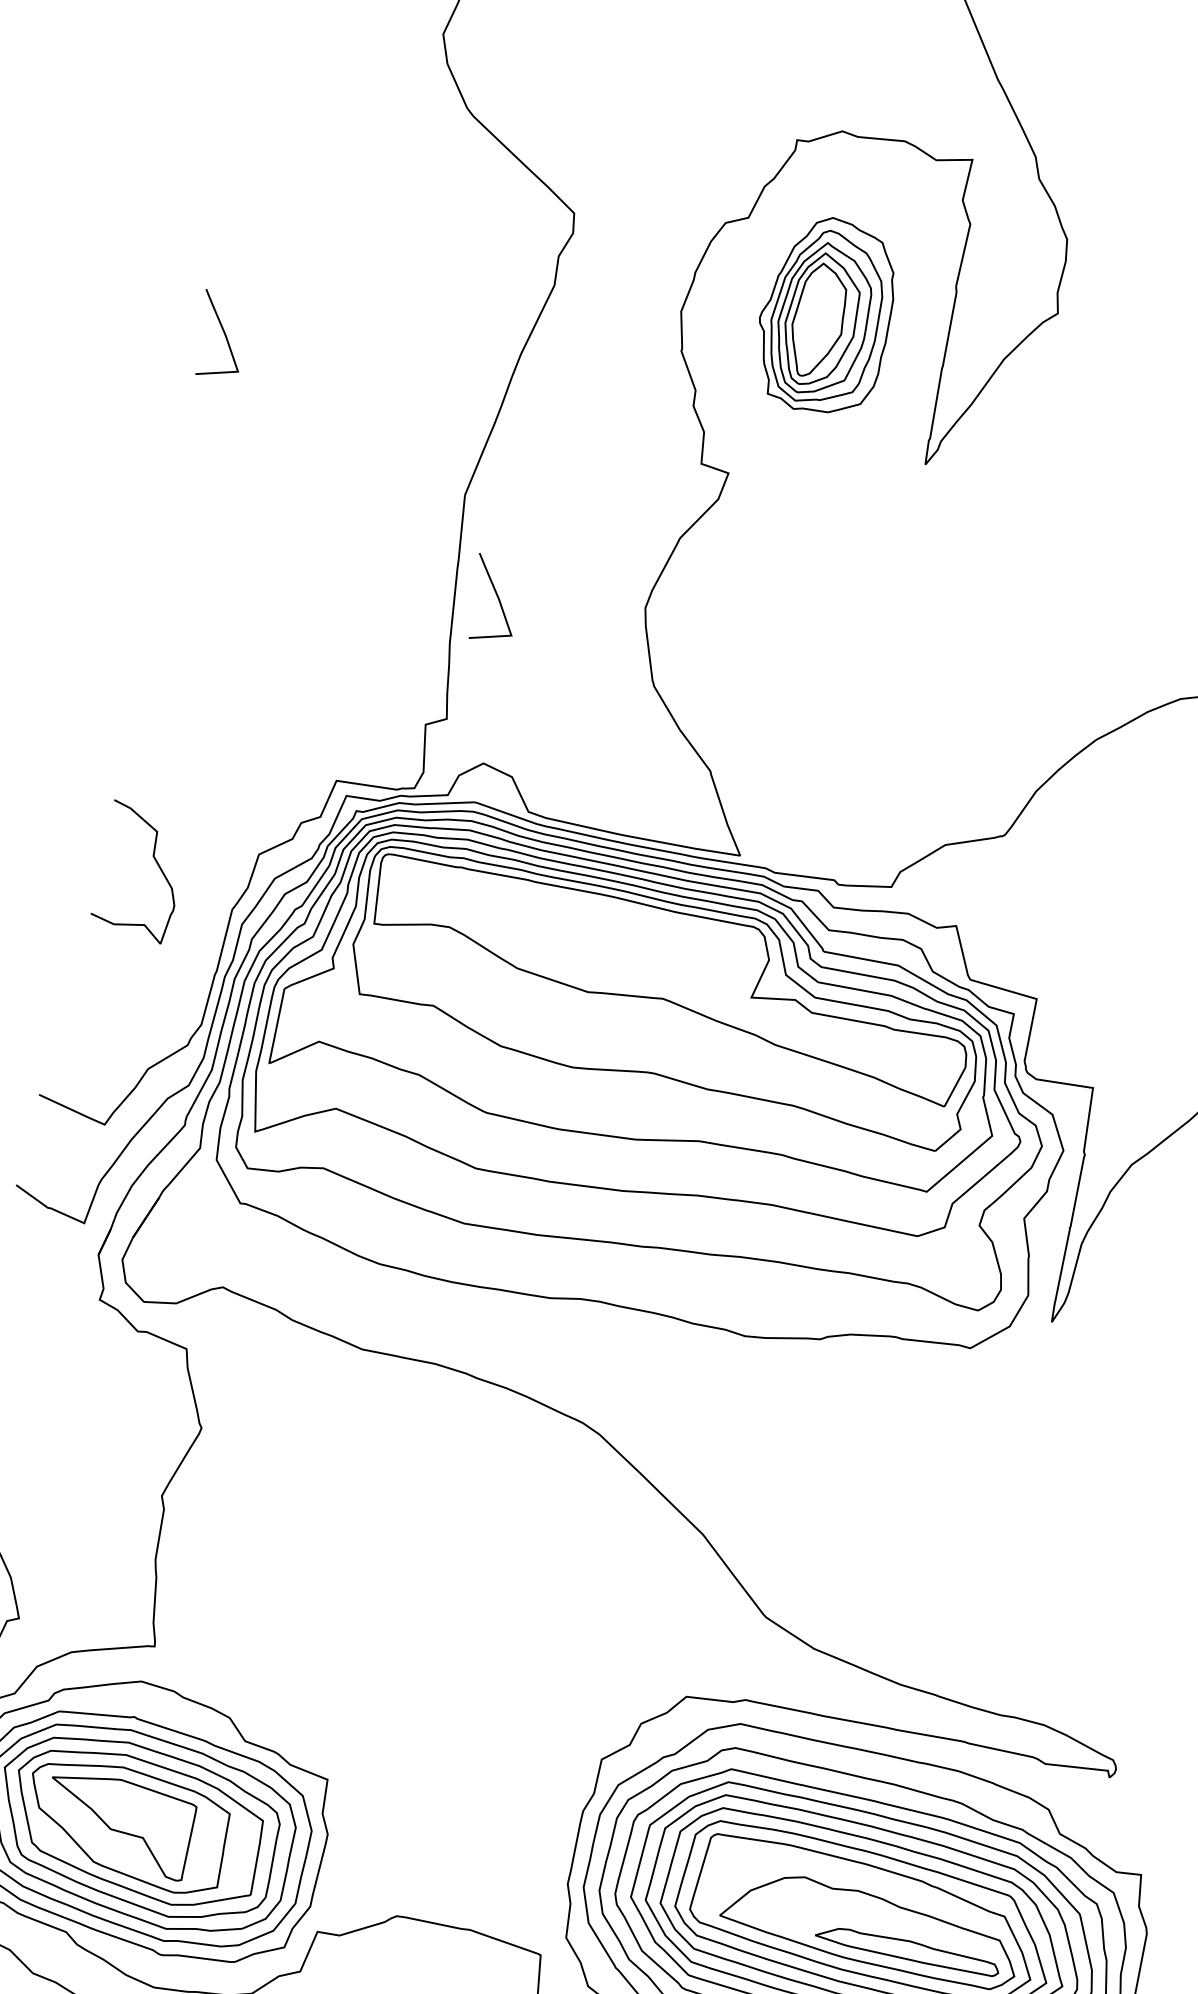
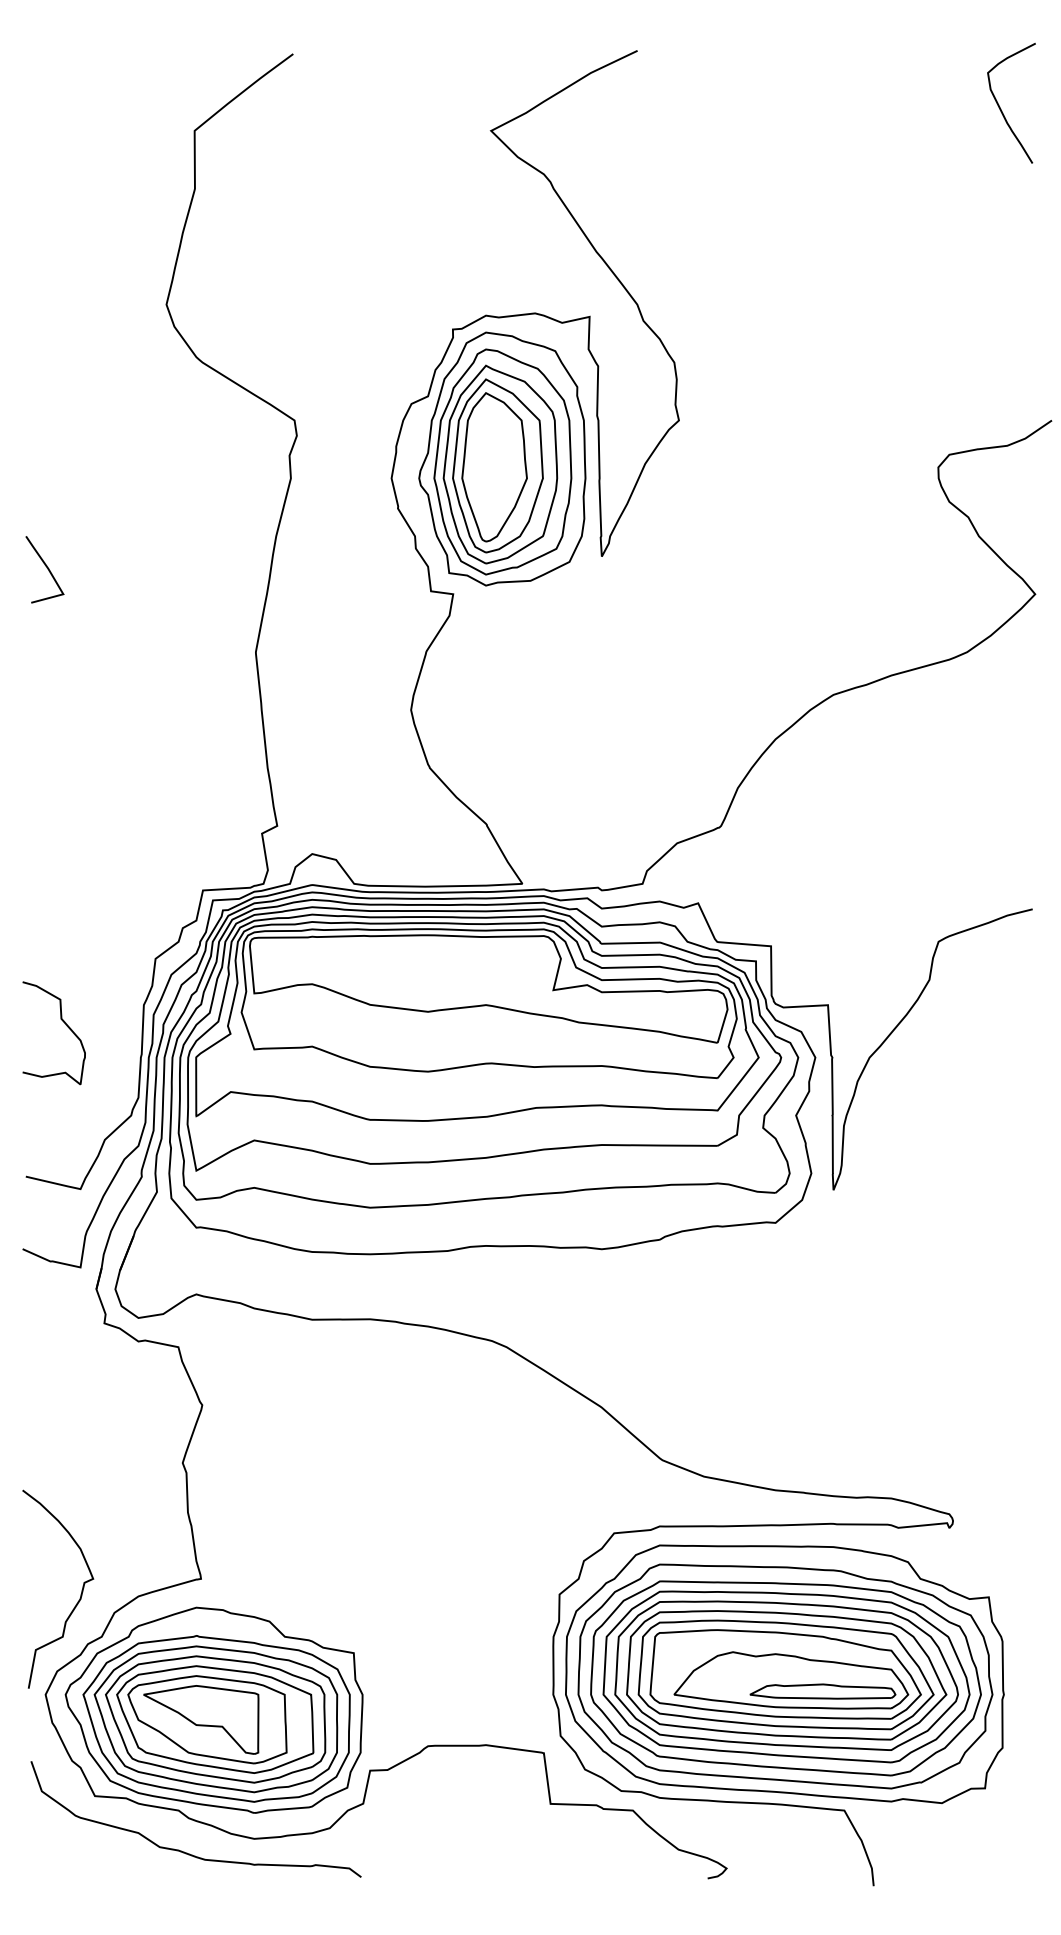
part: (825, 315) -> (502, 458), size x1.67
line: (497, 597) -> (296, 725), removed
curve: (157, 867) -> (66, 1026), moved

